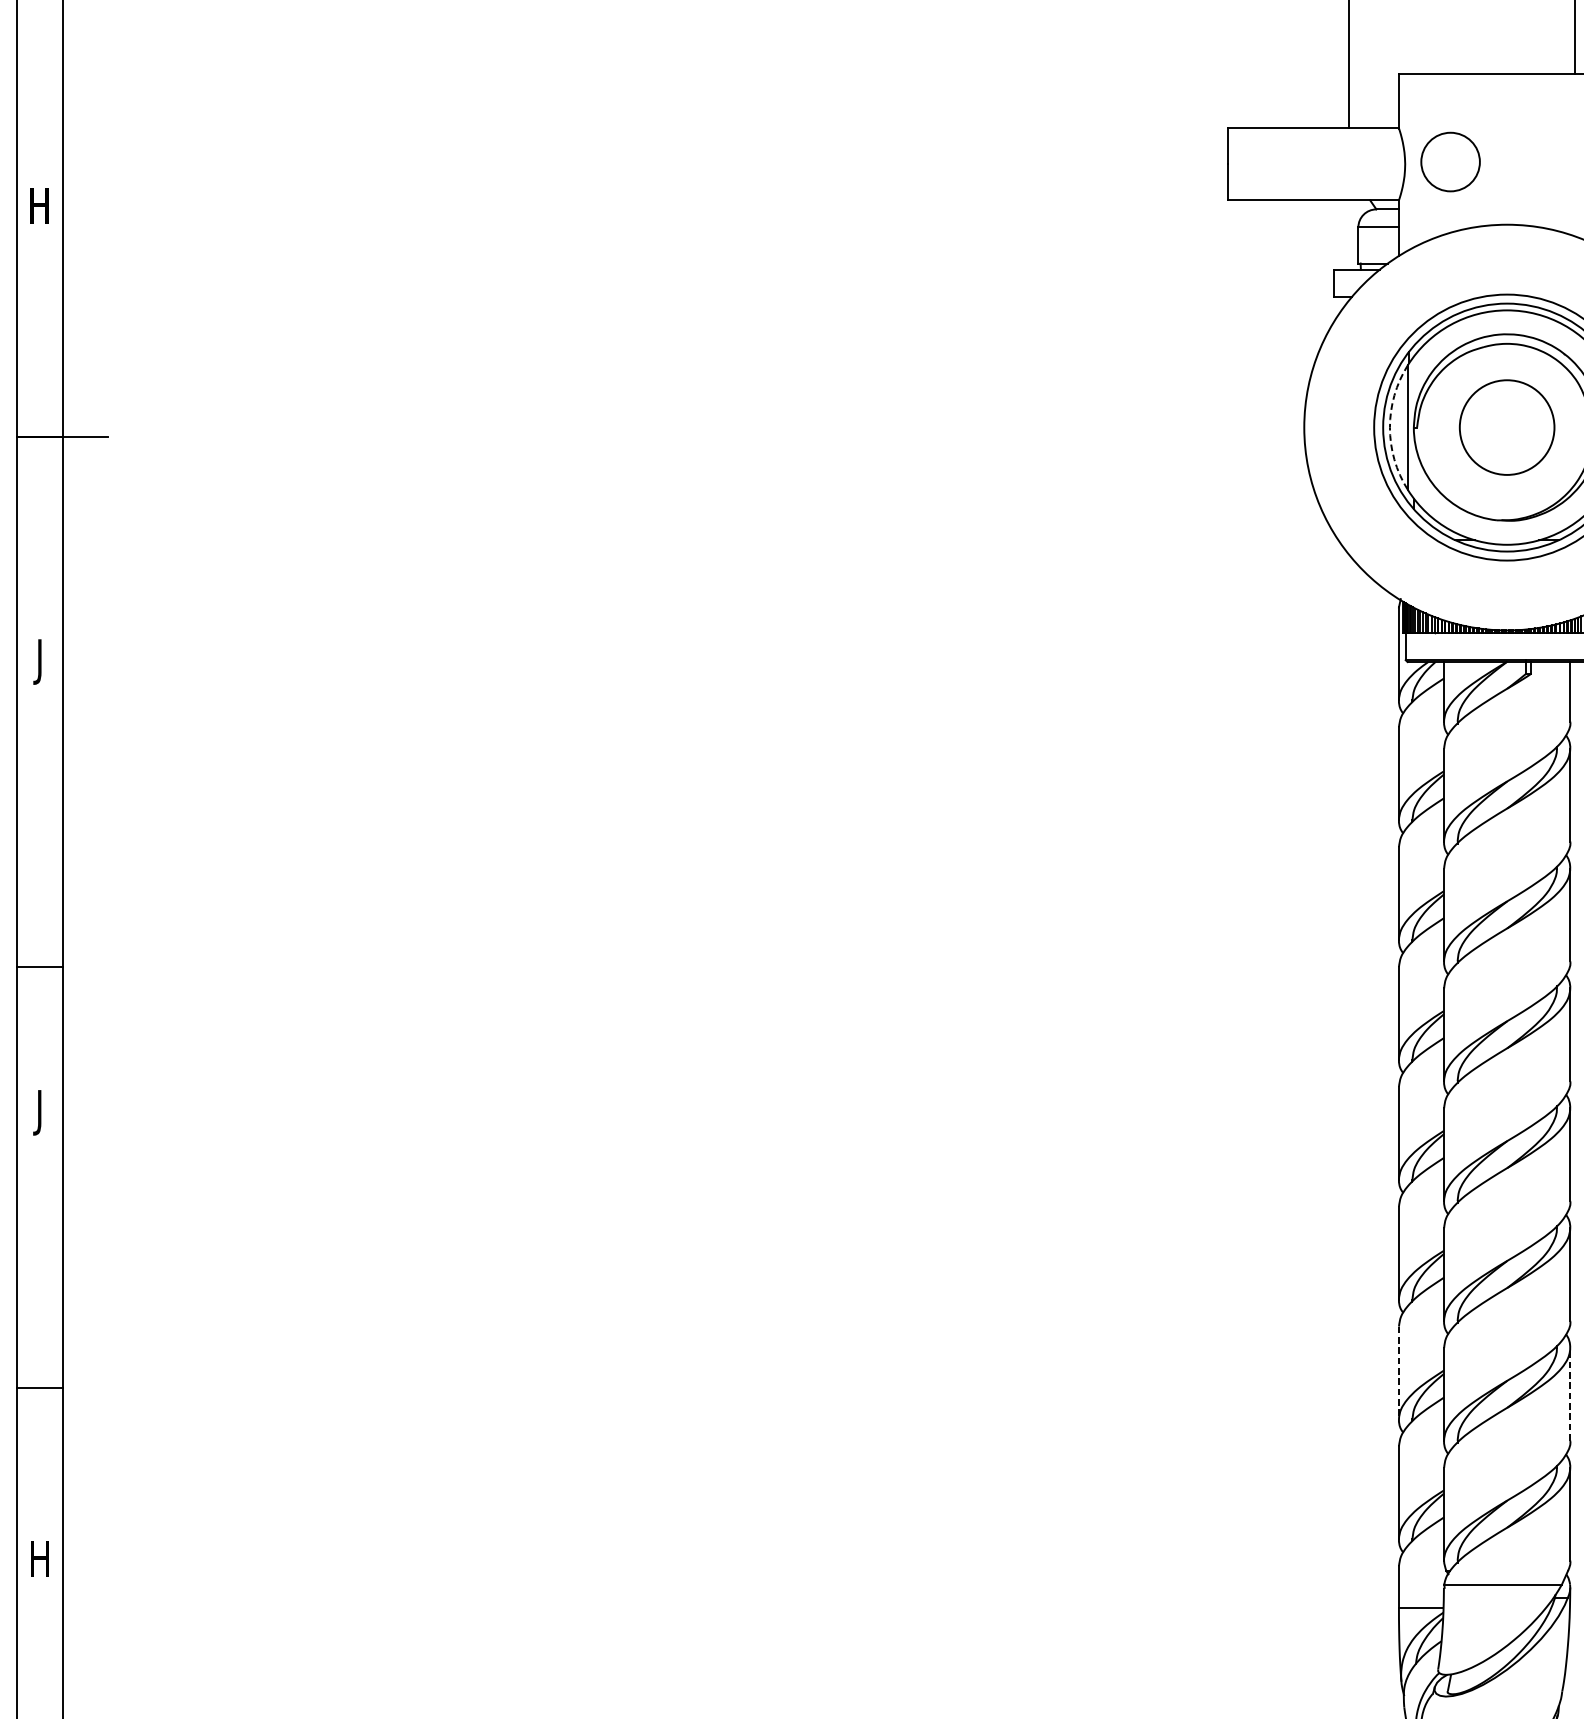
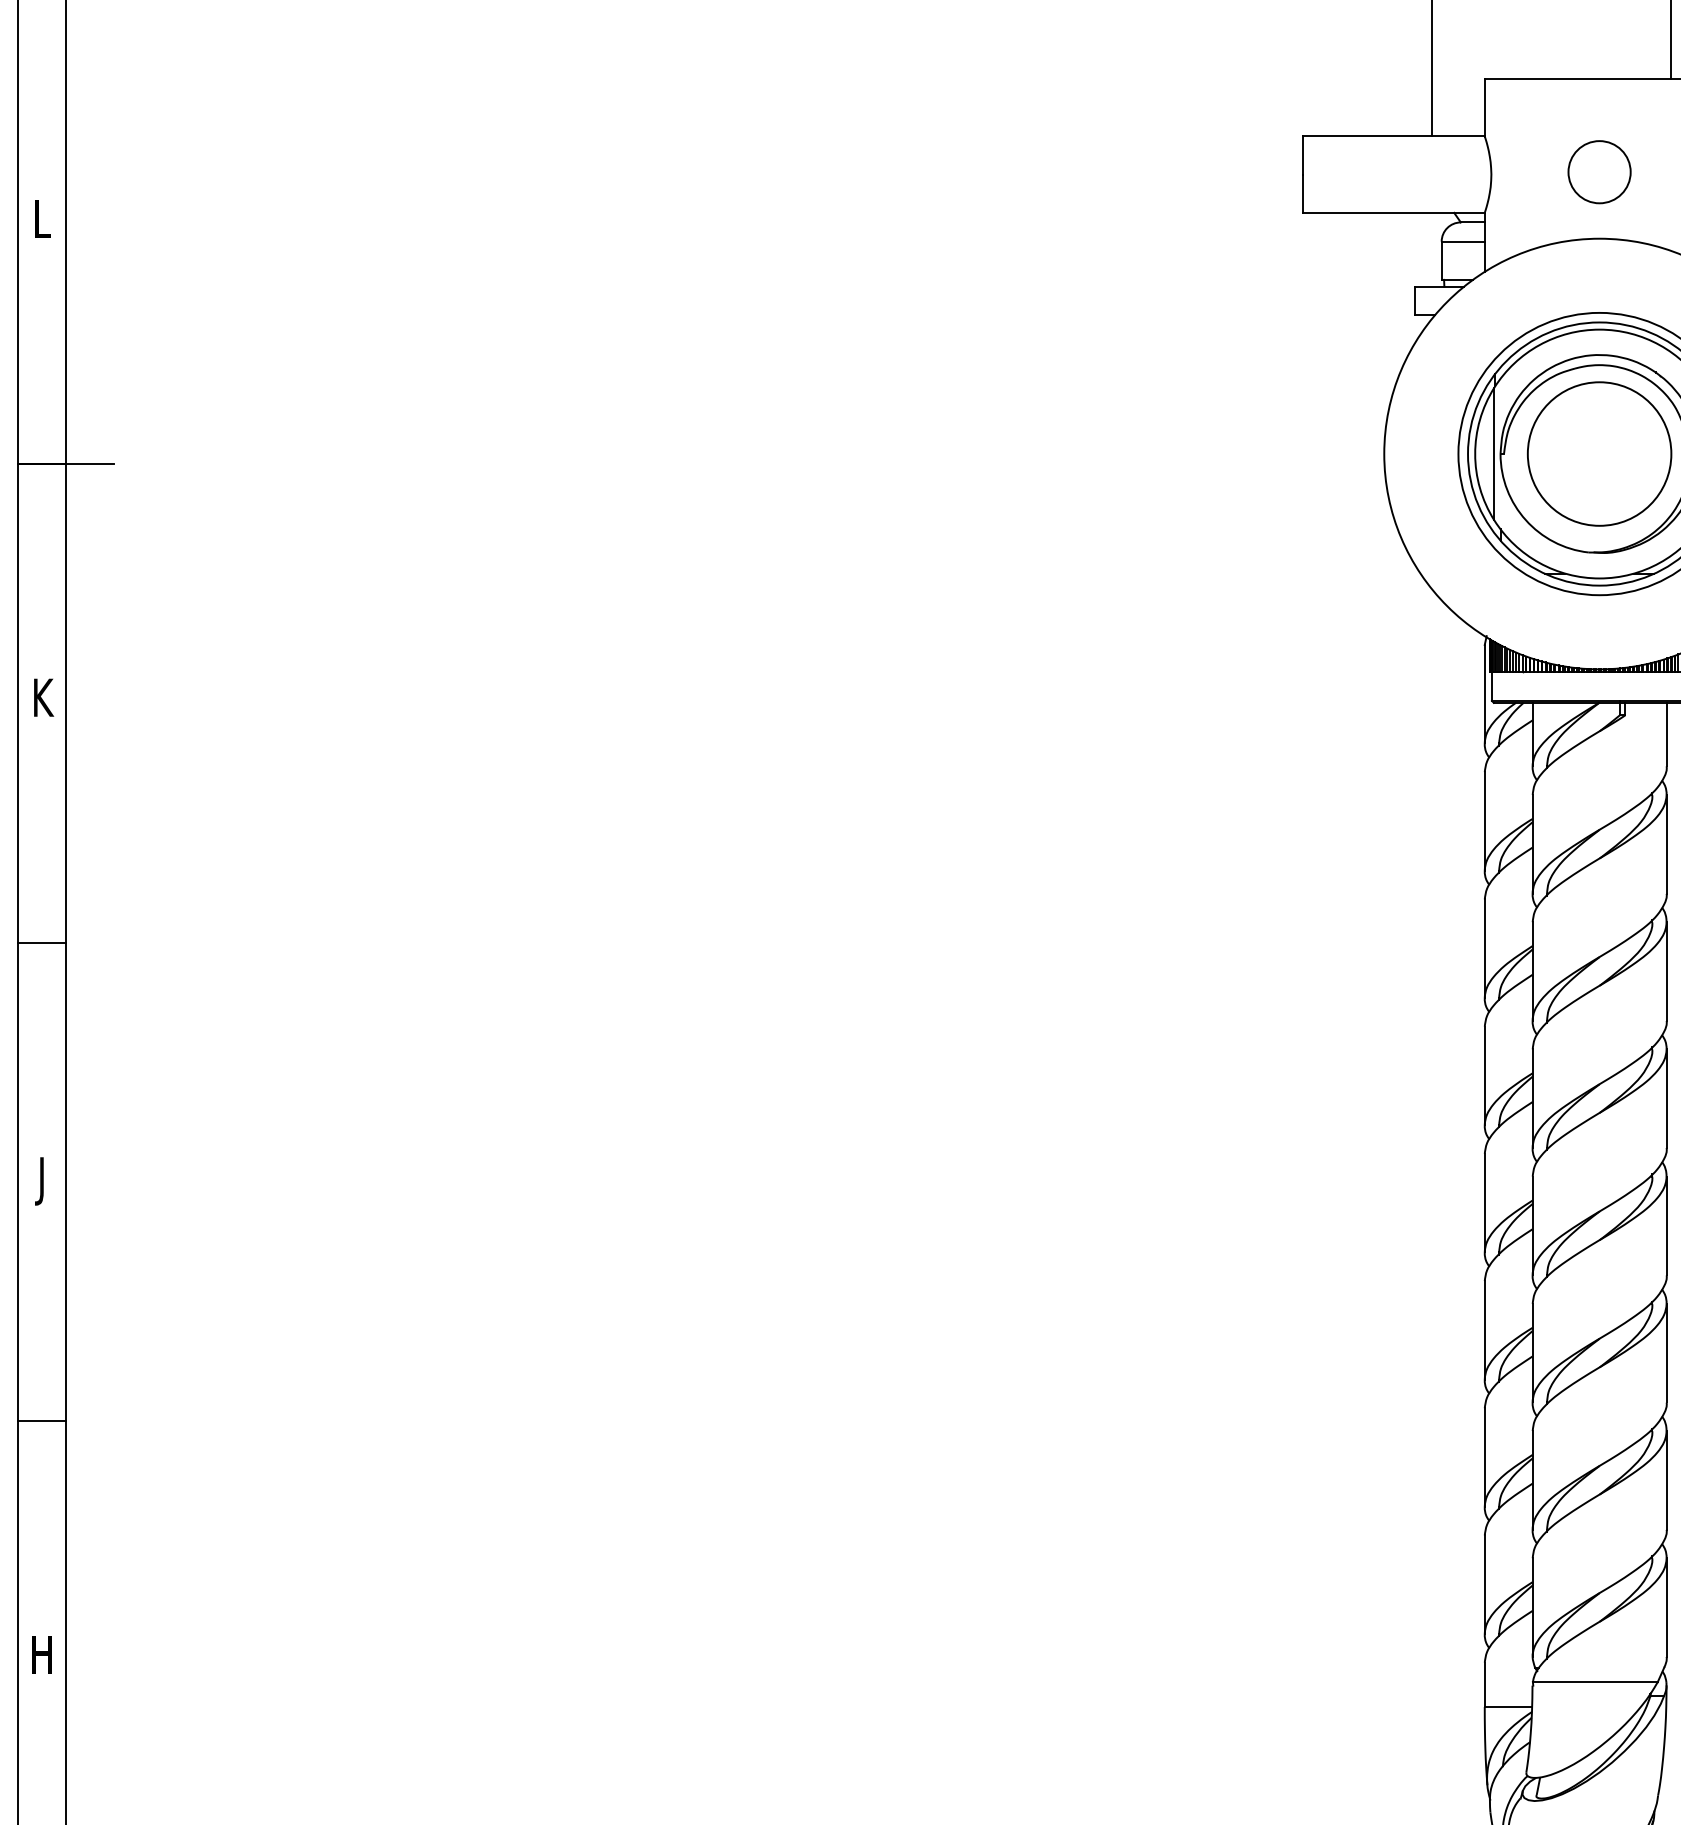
circle: (1450, 162) -> (1599, 172), moved
text: (39, 205) -> (41, 218), H -> L
circle: (1507, 427) -> (1599, 453), size x1.43
arc: (1390, 428) -> (1475, 454), dashed -> solid
text: (42, 661) -> (44, 702), J -> K
line: (40, 966) -> (42, 942), moved
line: (1398, 1373) -> (1484, 1458), dashed -> solid
line: (40, 1388) -> (42, 1421), moved
line: (1570, 1393) -> (1666, 1479), dashed -> solid

